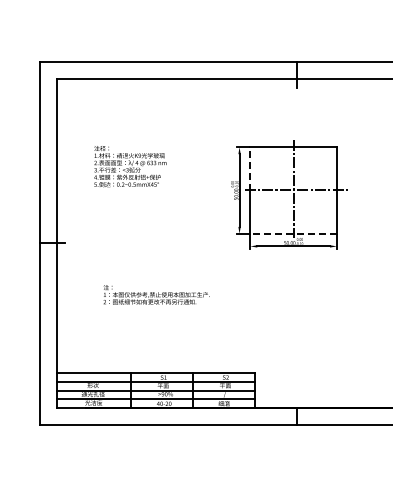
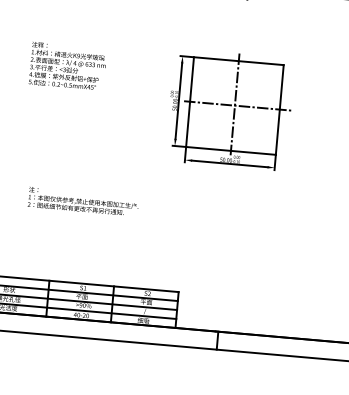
line: (250, 168) -> (192, 79), dashed -> solid
line: (293, 233) -> (230, 150), dashed -> solid

